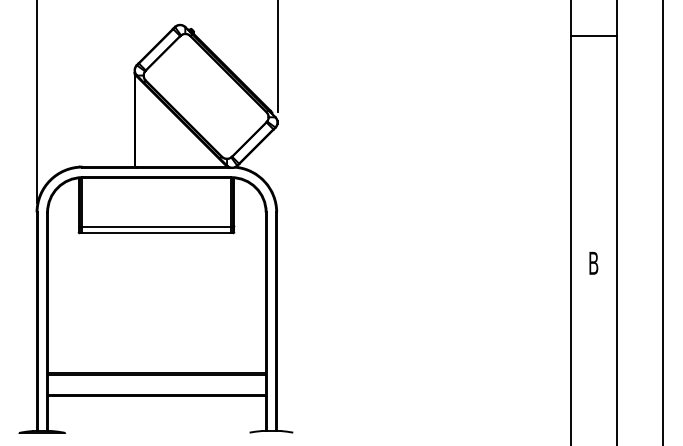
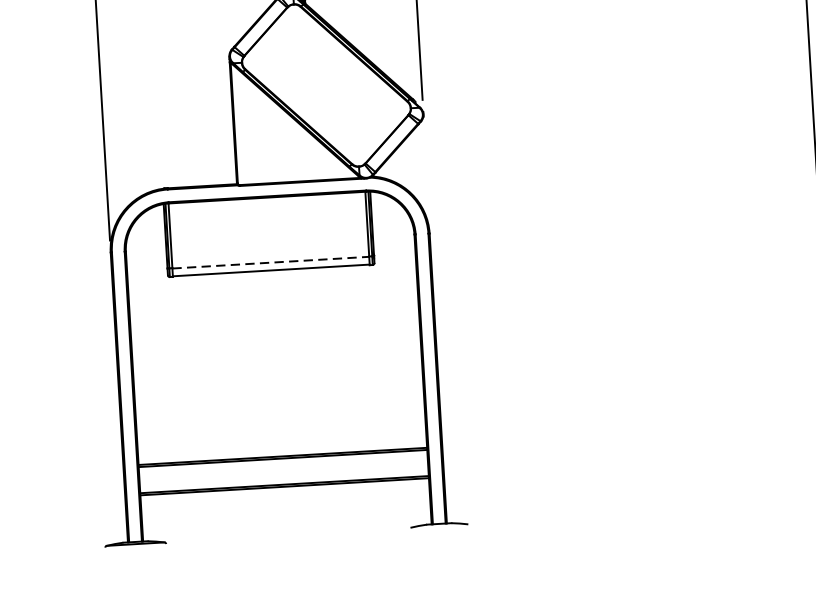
line: (156, 227) -> (270, 263), solid -> dashed

